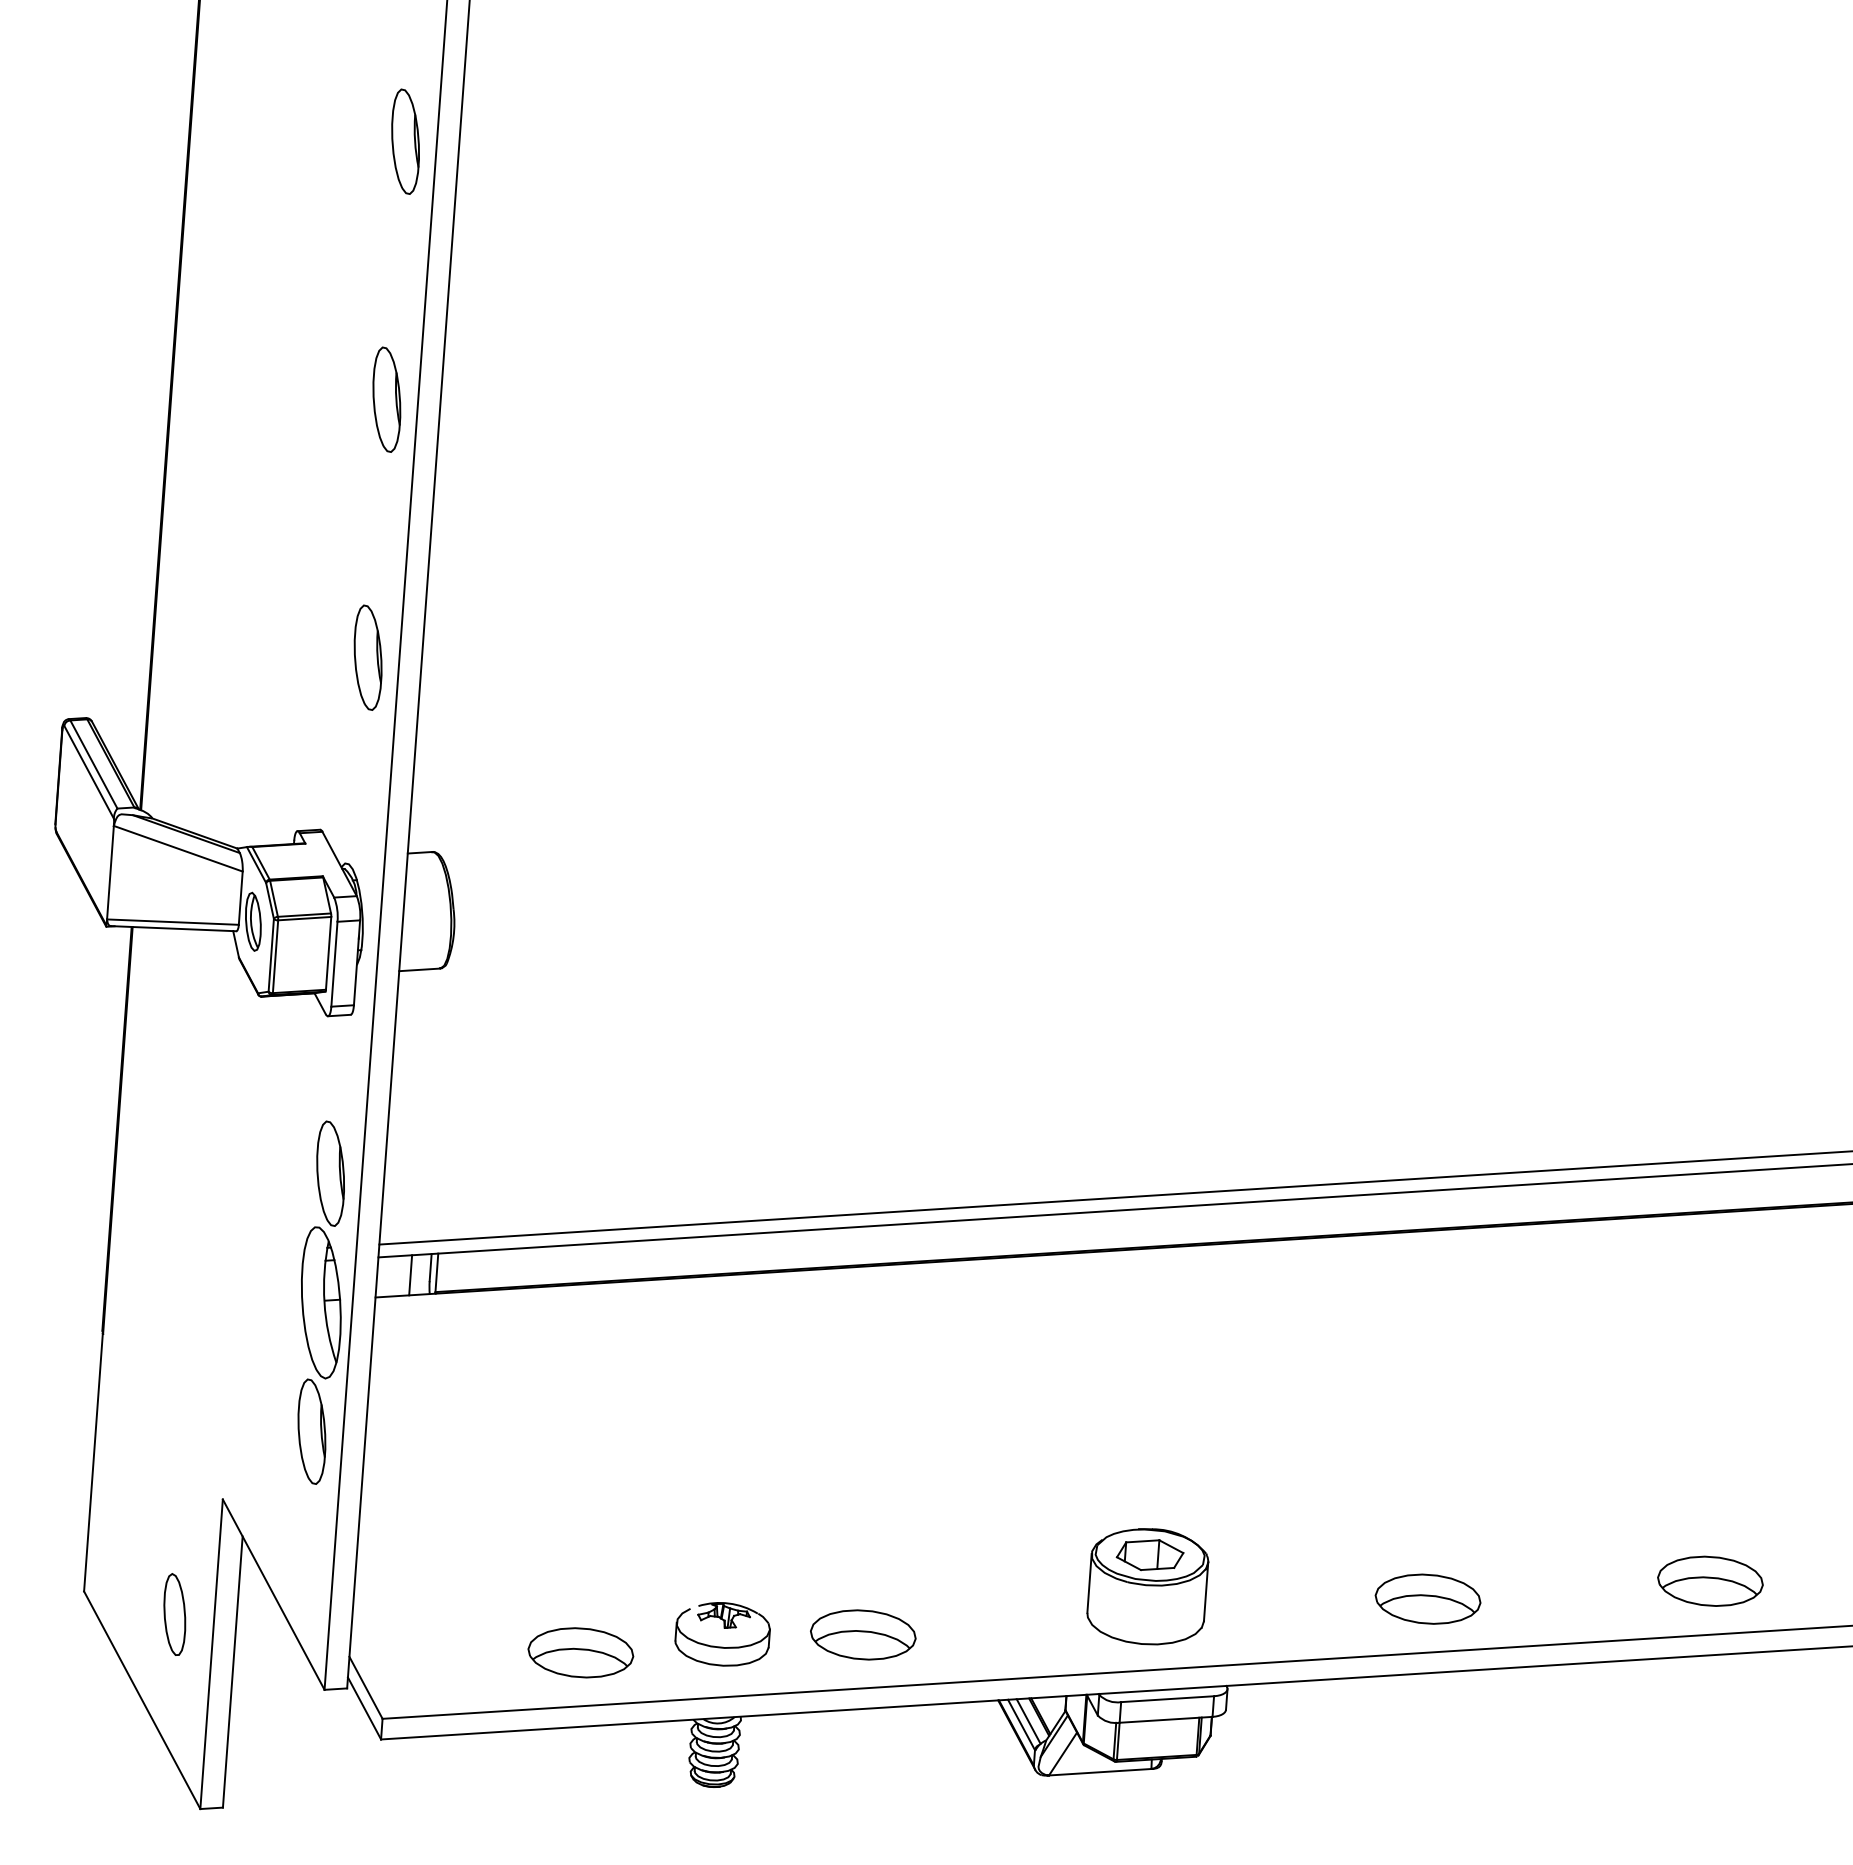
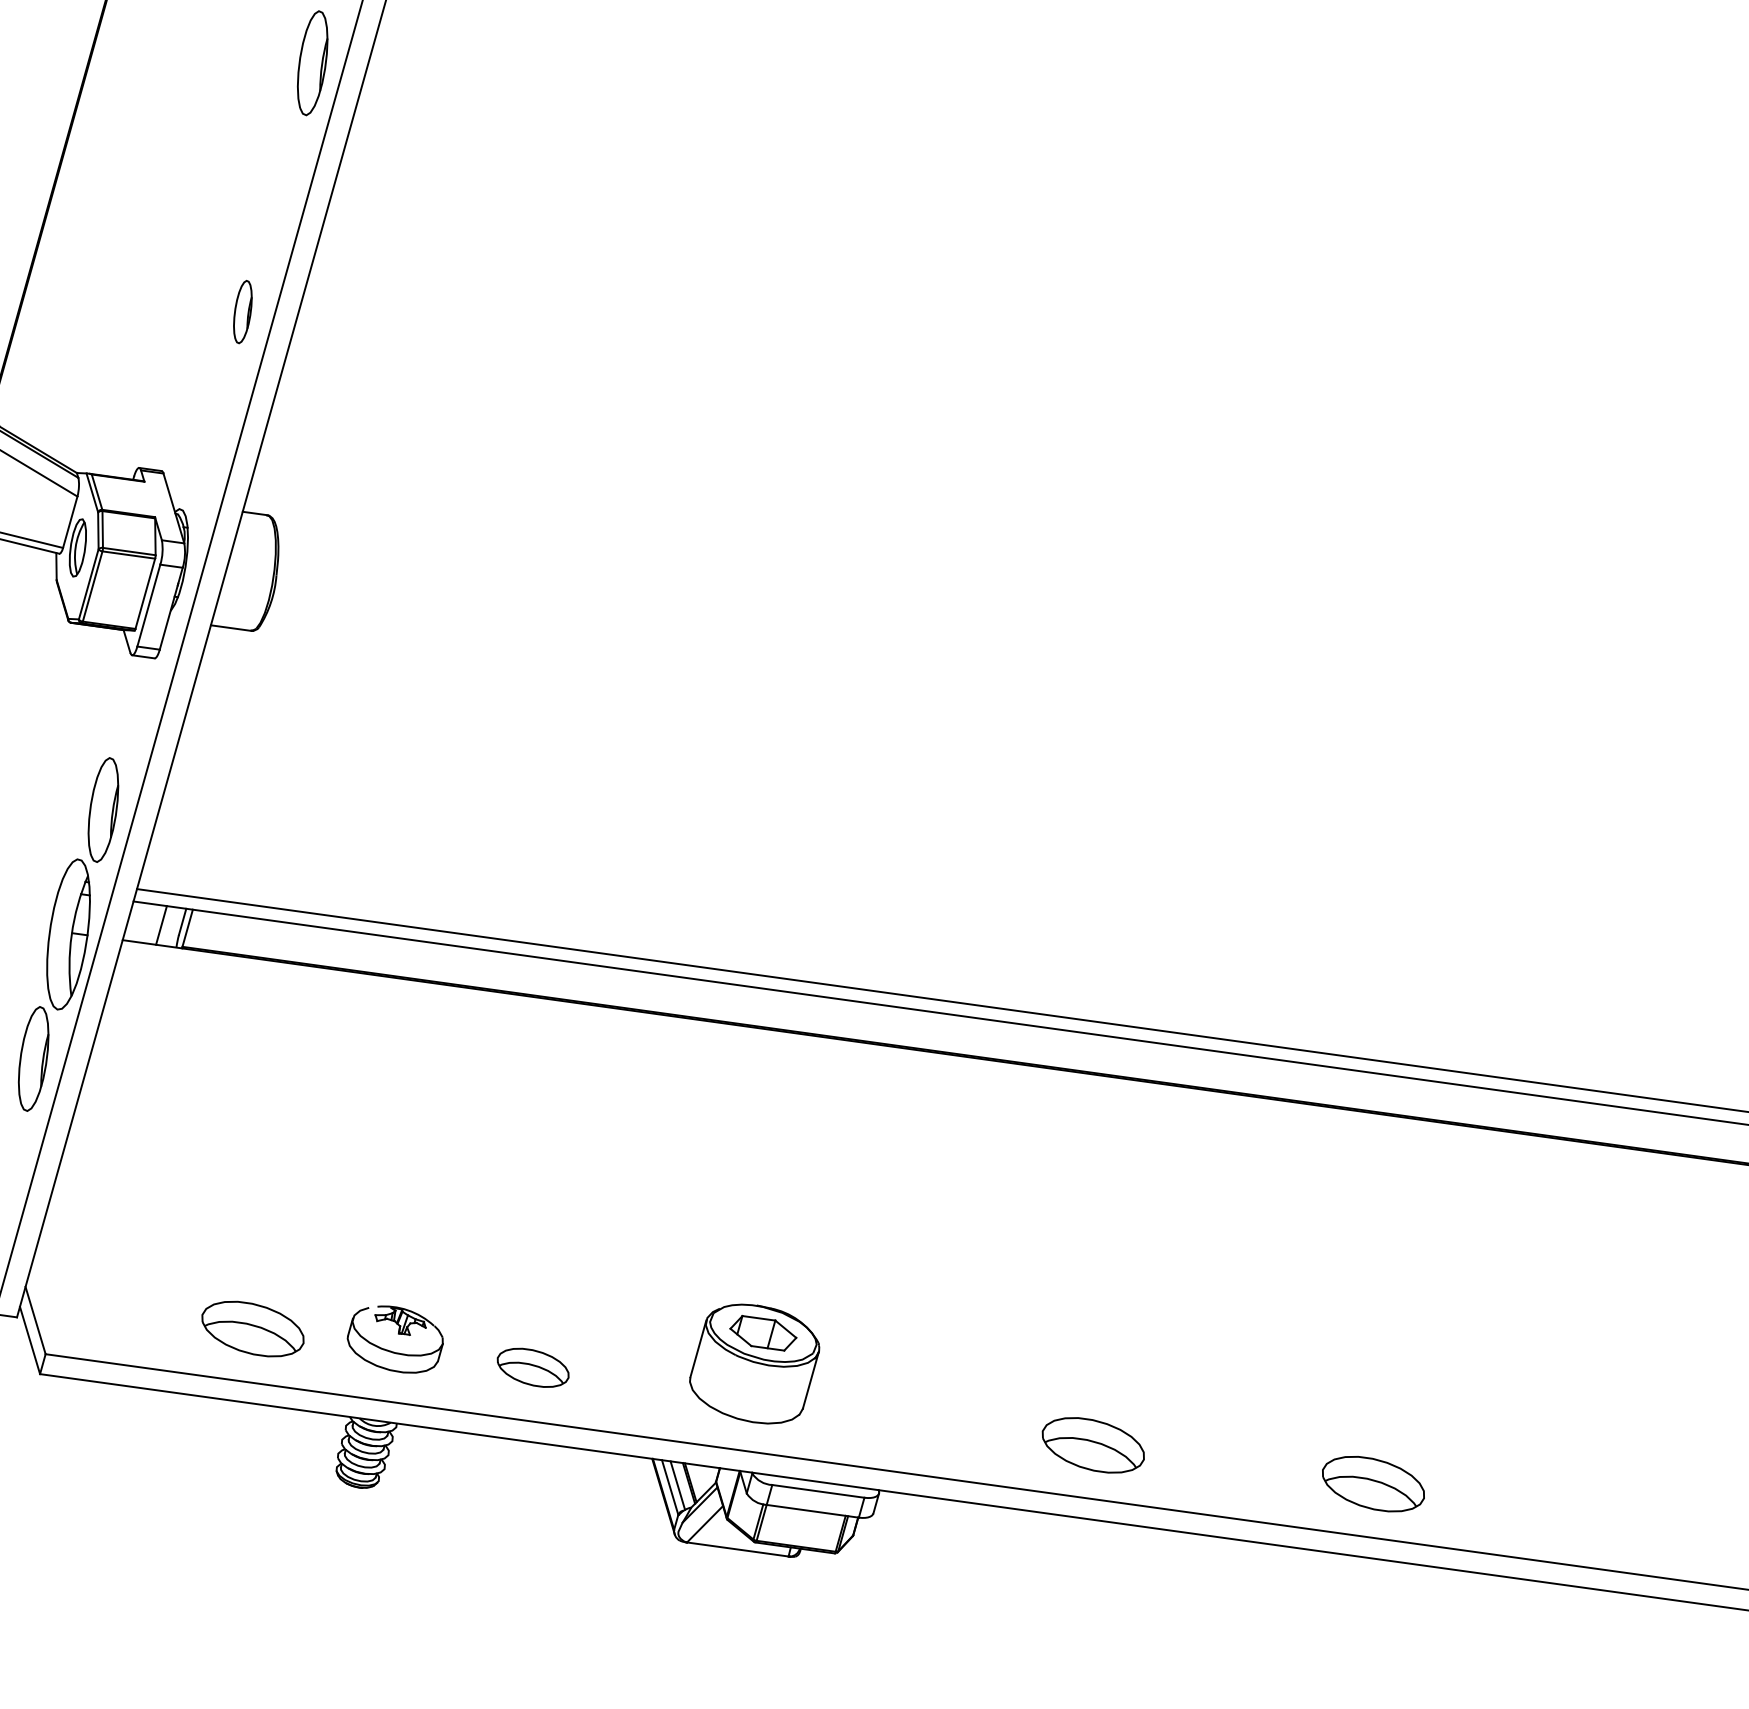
part: (367, 657) -> (242, 311), size x0.6
part: (1147, 1586) -> (754, 1363), moved
part: (863, 1634) -> (533, 1367), size x0.7

